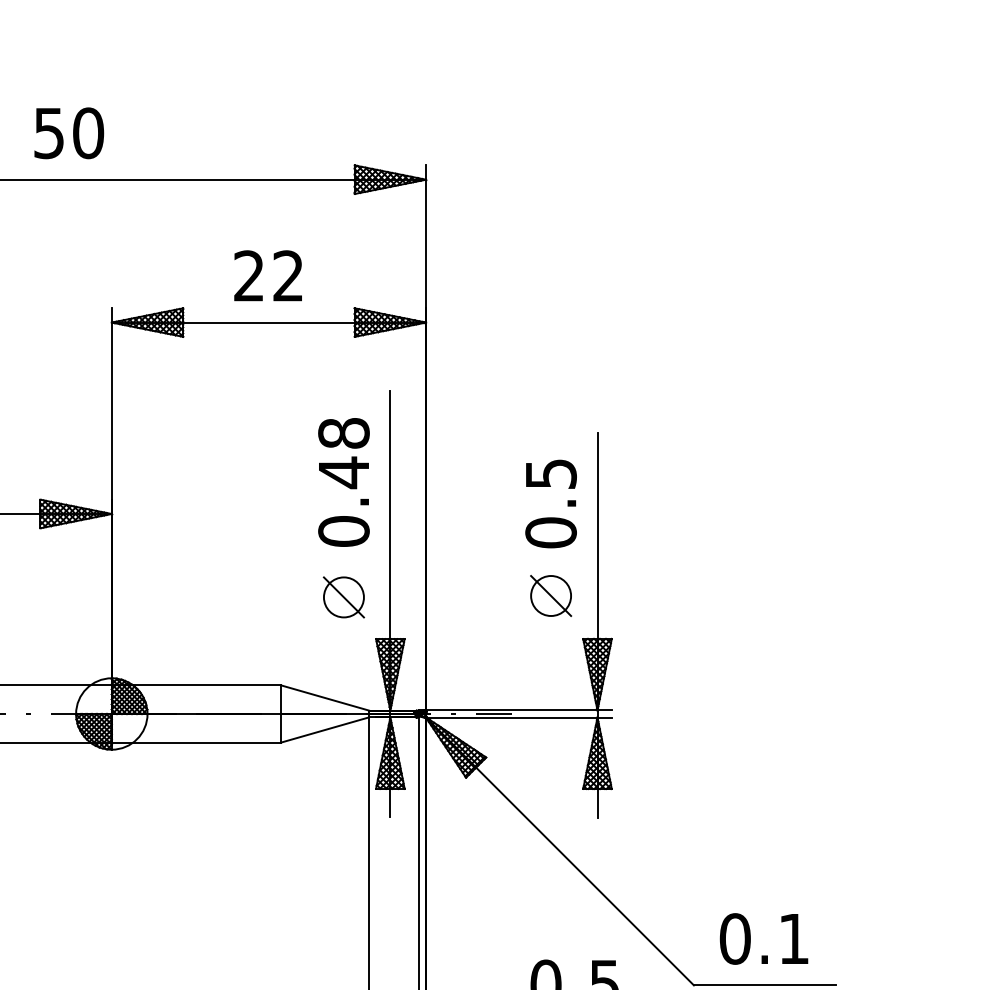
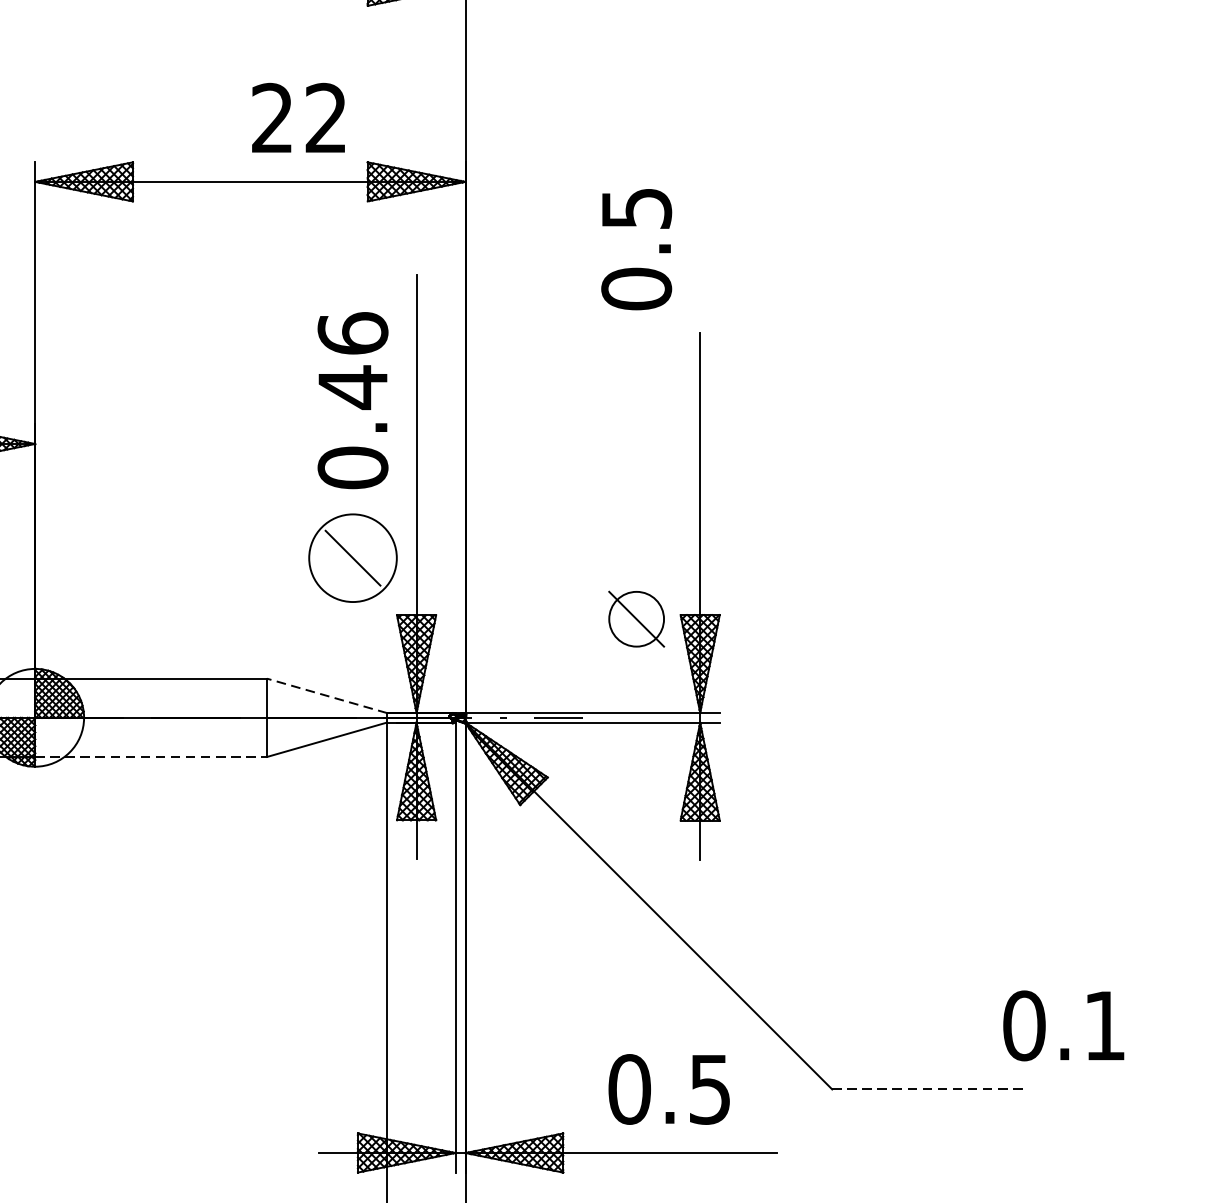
text: (267, 275) -> (297, 117), moved
text: (343, 432) -> (352, 332), 0.48 -> 0.46
text: (550, 503) -> (635, 248), moved
part: (550, 595) -> (635, 618), moved
circle: (343, 597) -> (352, 558), size x1.6
line: (325, 698) -> (327, 696), solid -> dashed
line: (196, 742) -> (151, 756), solid -> dashed
text: (763, 938) -> (1063, 1025), moved
line: (764, 985) -> (928, 1089), solid -> dashed

